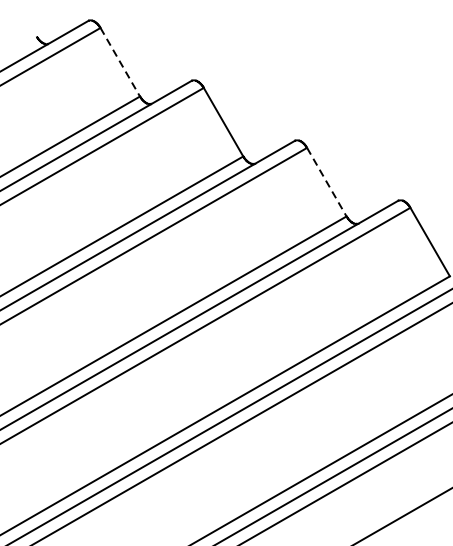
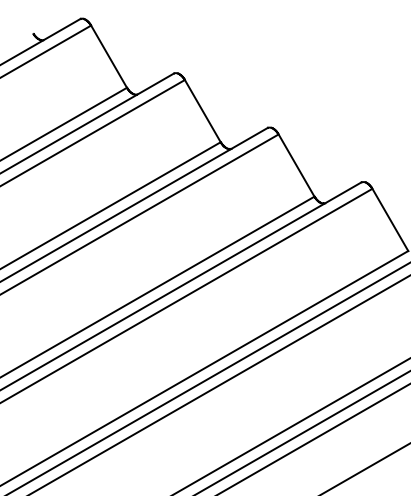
line: (120, 62) -> (109, 56), dashed -> solid
line: (326, 182) -> (296, 165), dashed -> solid

